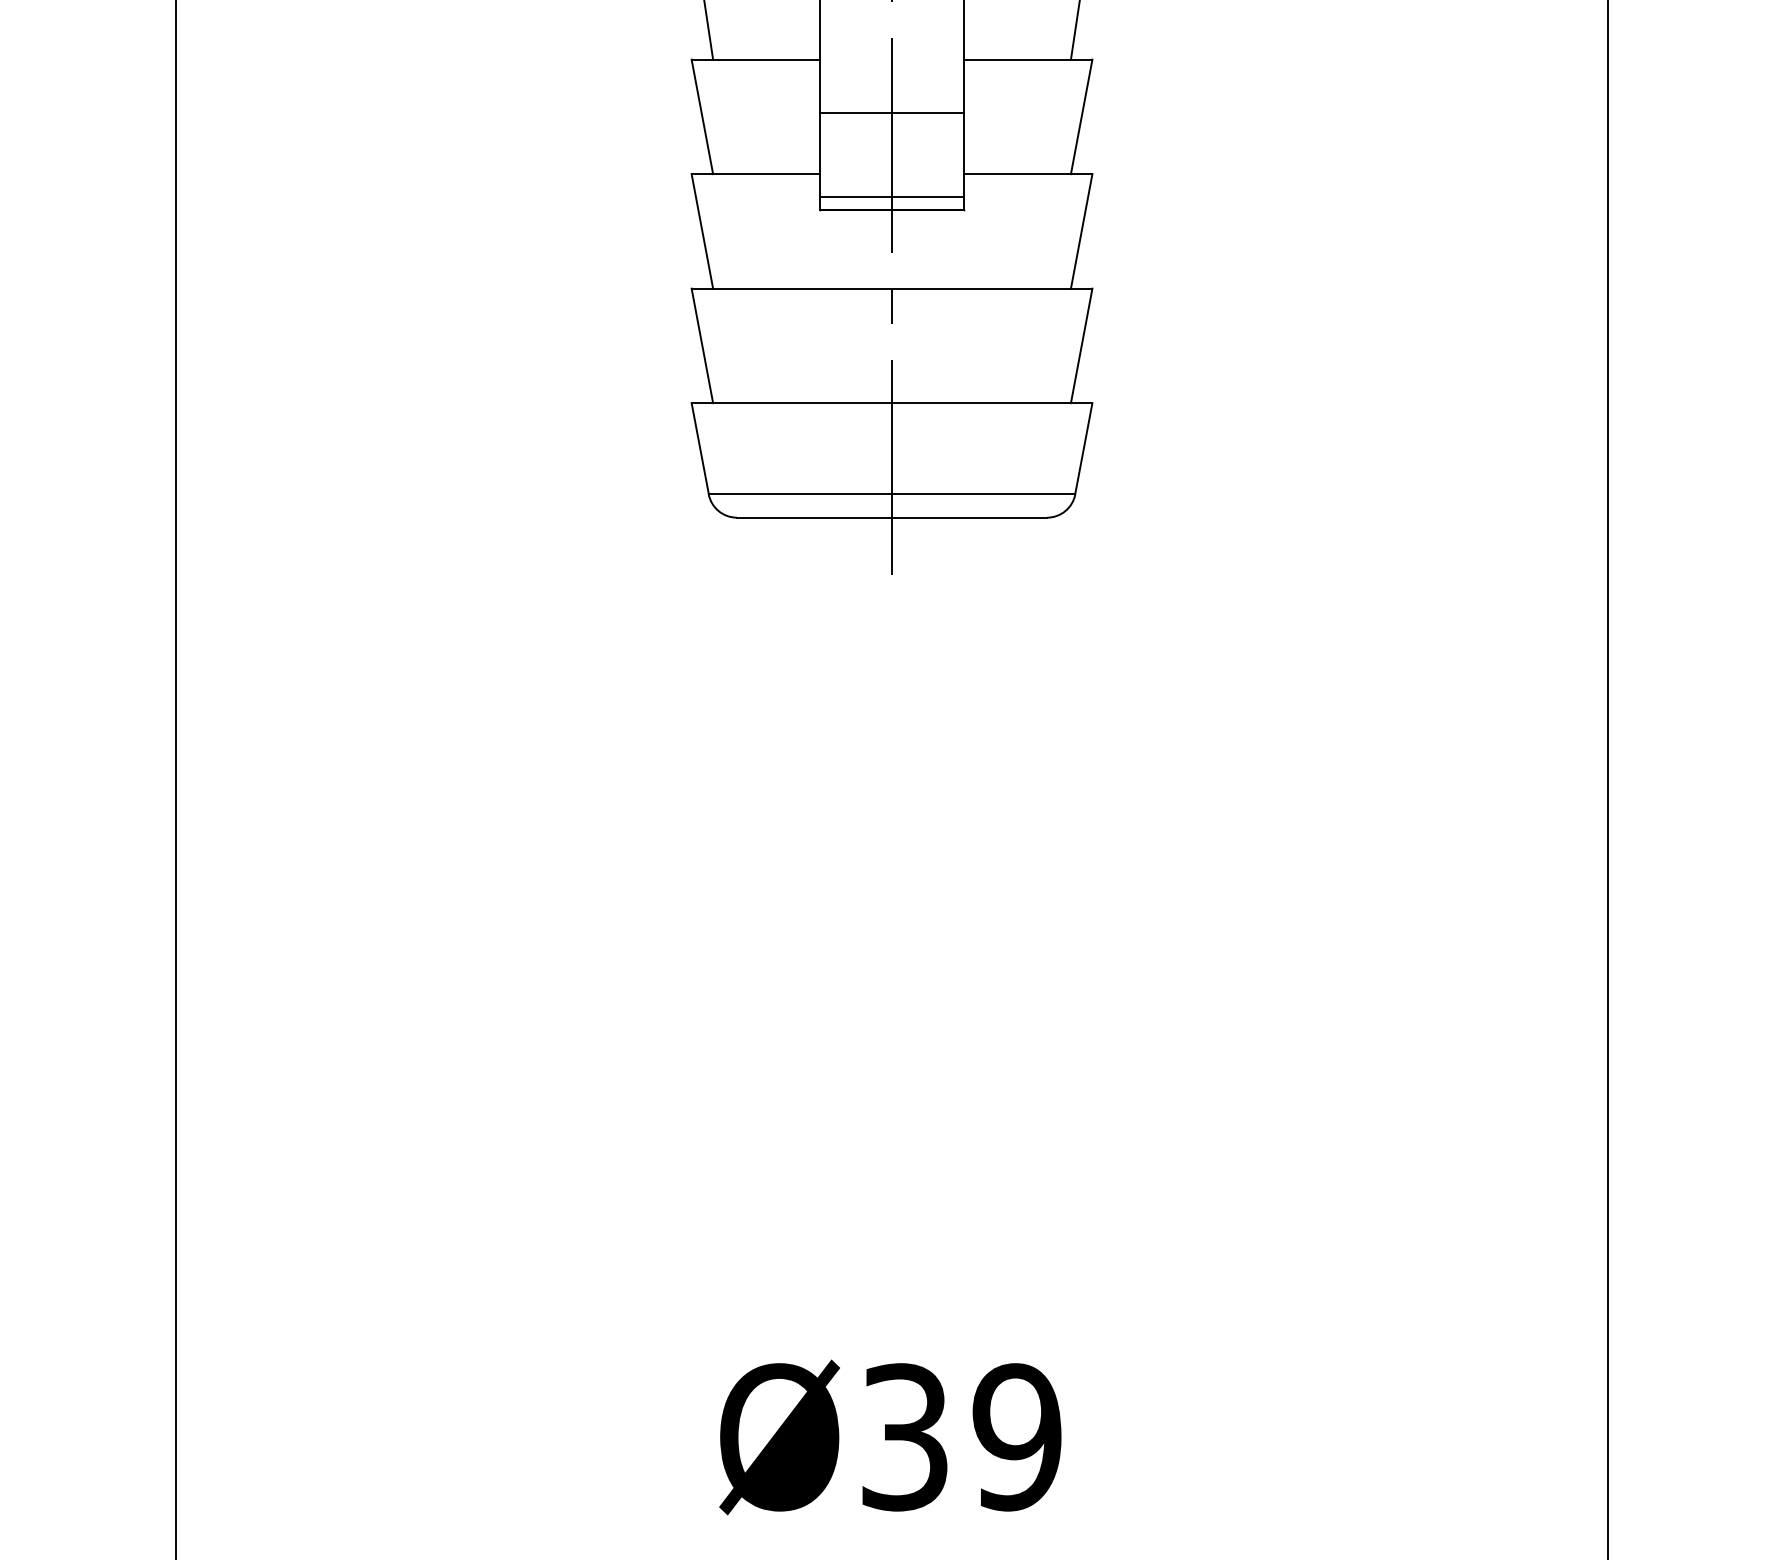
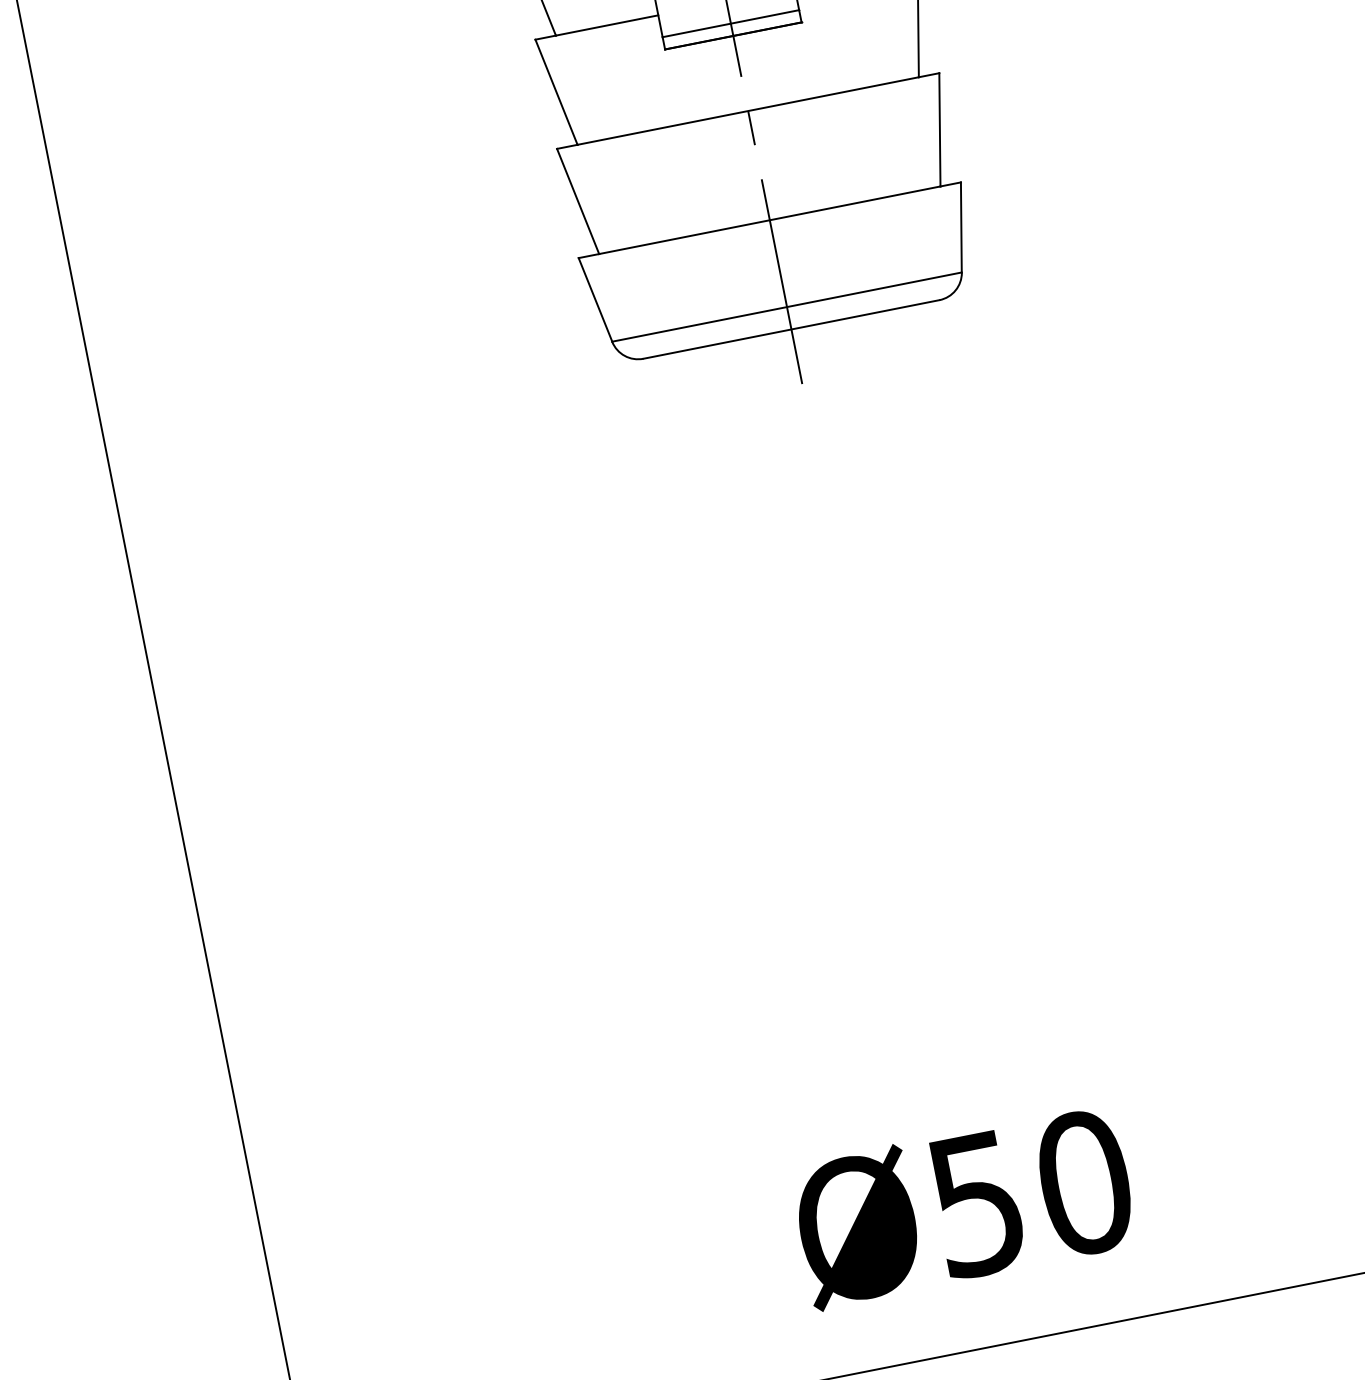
text: (962, 1437) -> (1032, 1193), Ø39 -> Ø50

